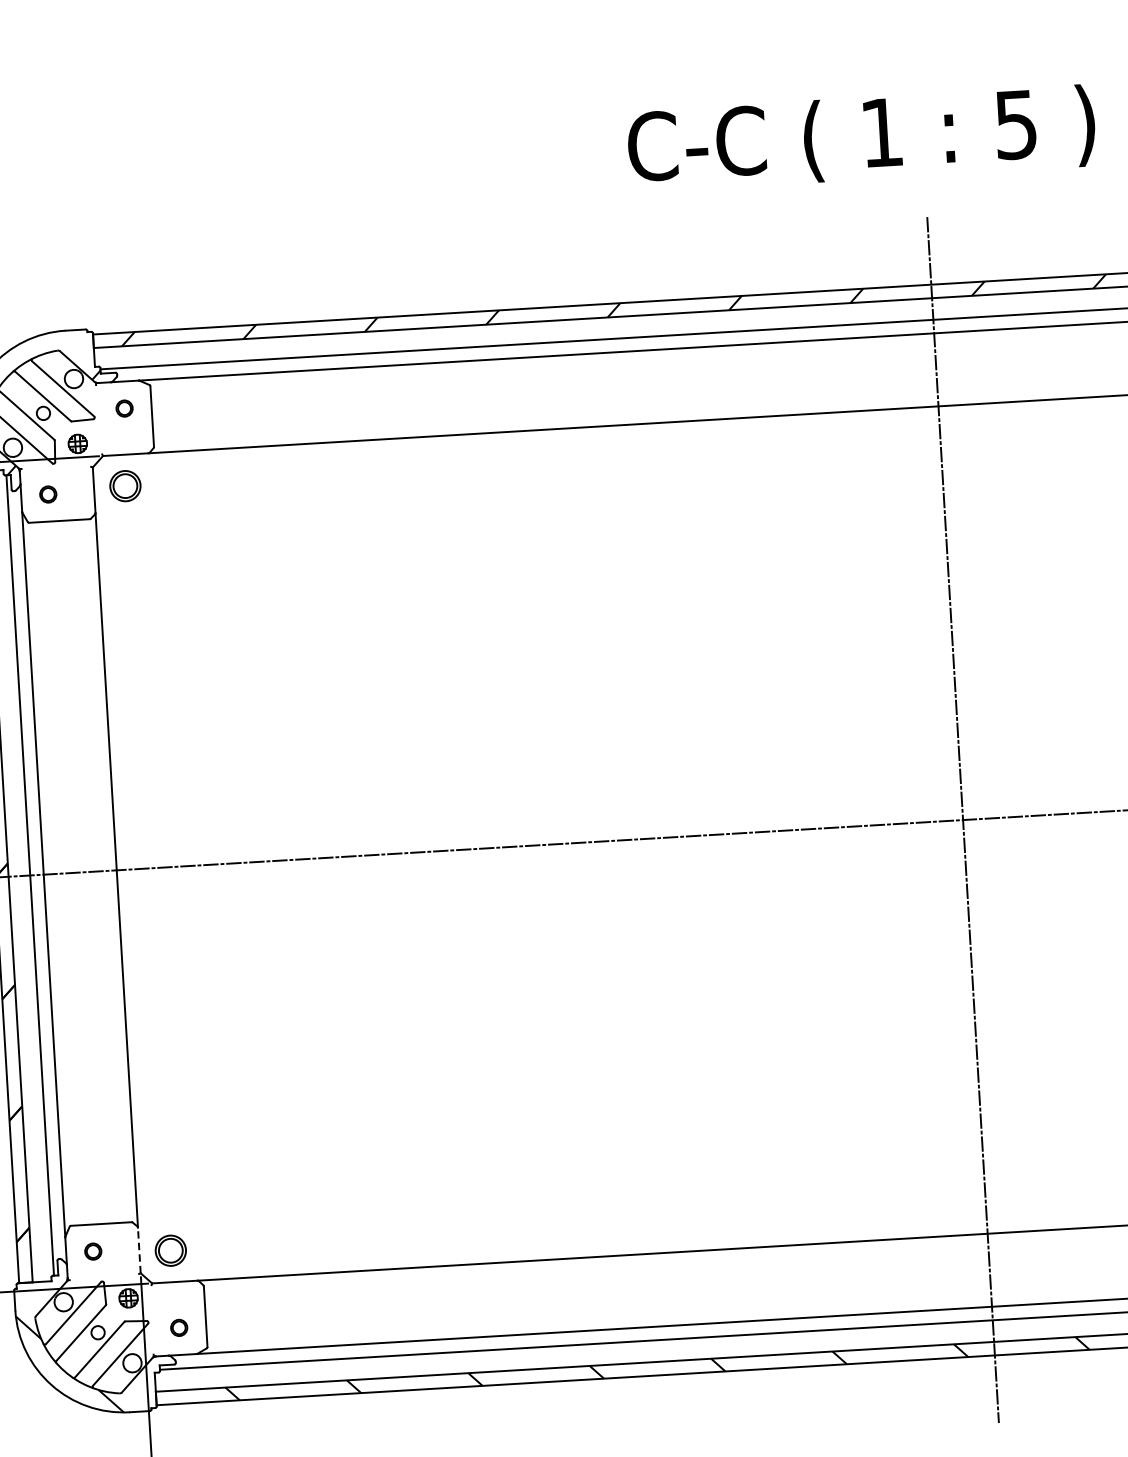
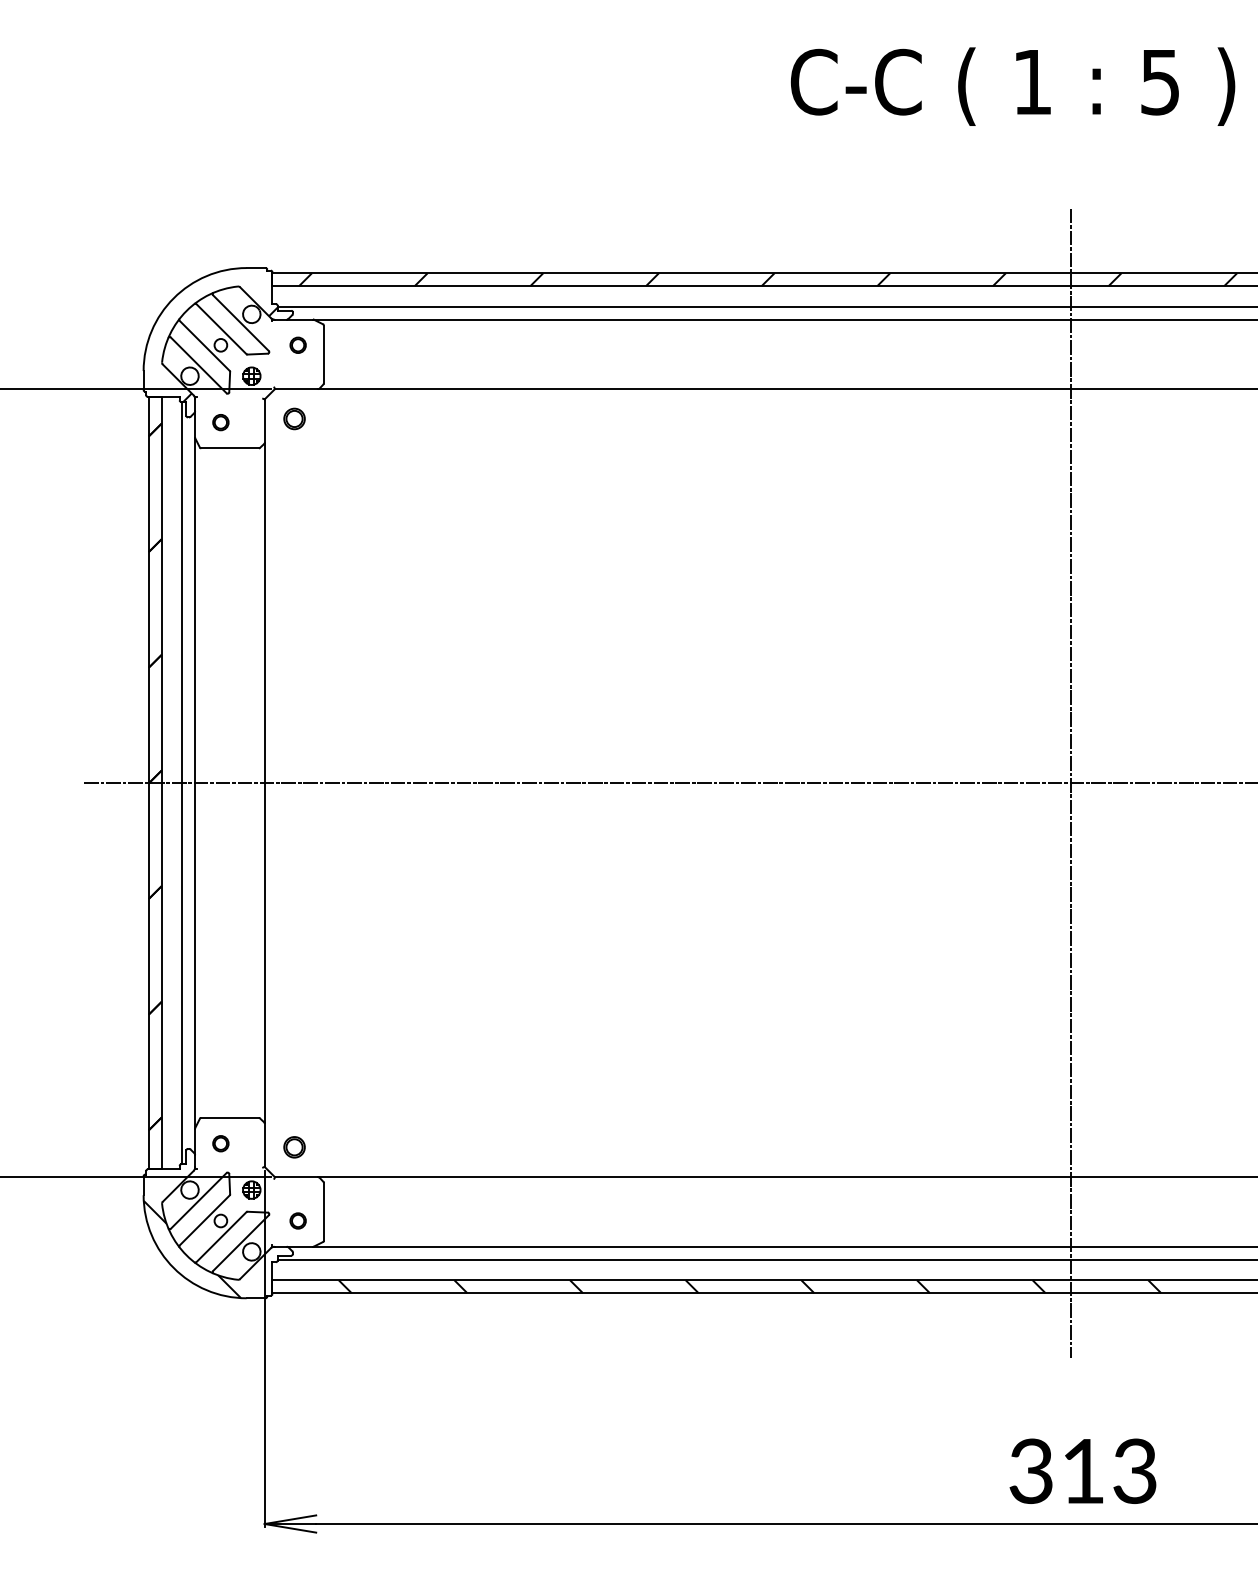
text: (861, 138) -> (1012, 86), moved
part: (125, 485) -> (294, 418), size x0.71
line: (139, 1250) -> (264, 1145), dashed -> solid
part: (170, 1250) -> (294, 1147), size x0.71

